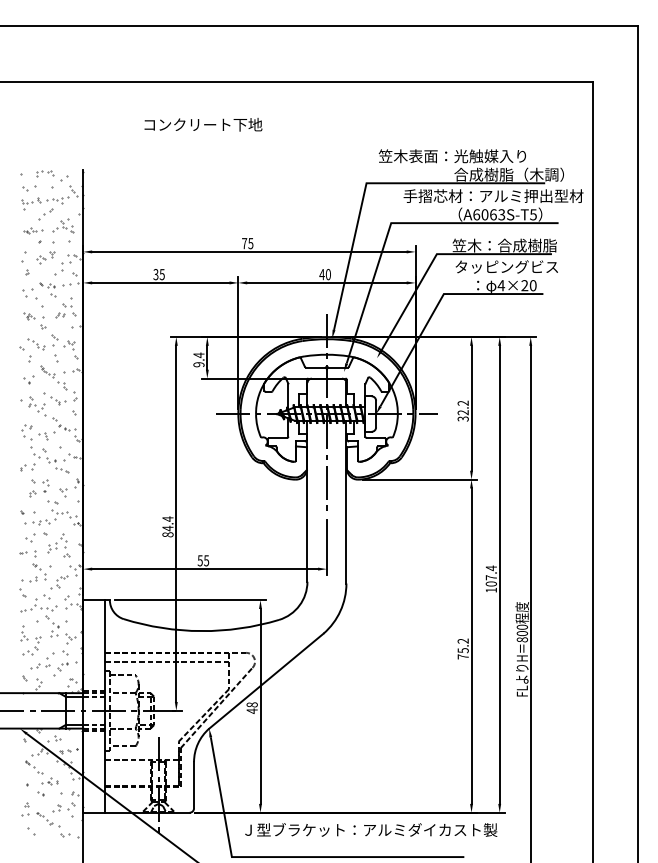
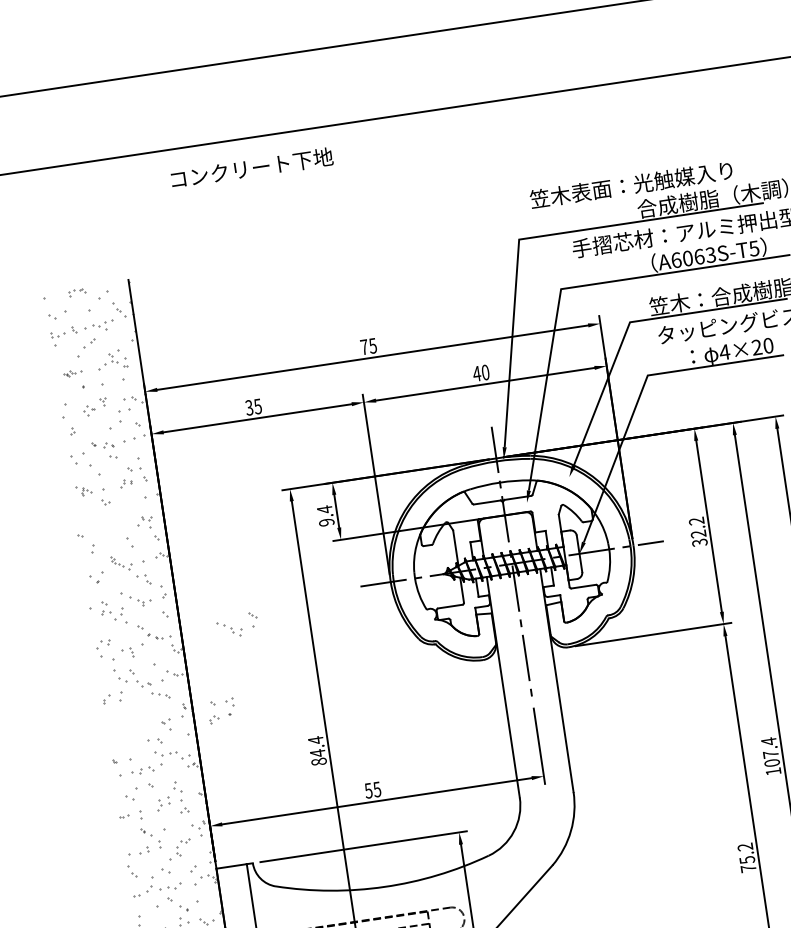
text: (203, 124) -> (252, 167), moved
part: (45, 173) -> (77, 291), size x0.7
part: (33, 230) -> (72, 372), size x0.7
part: (42, 342) -> (237, 625), moved
part: (39, 488) -> (222, 711), moved

